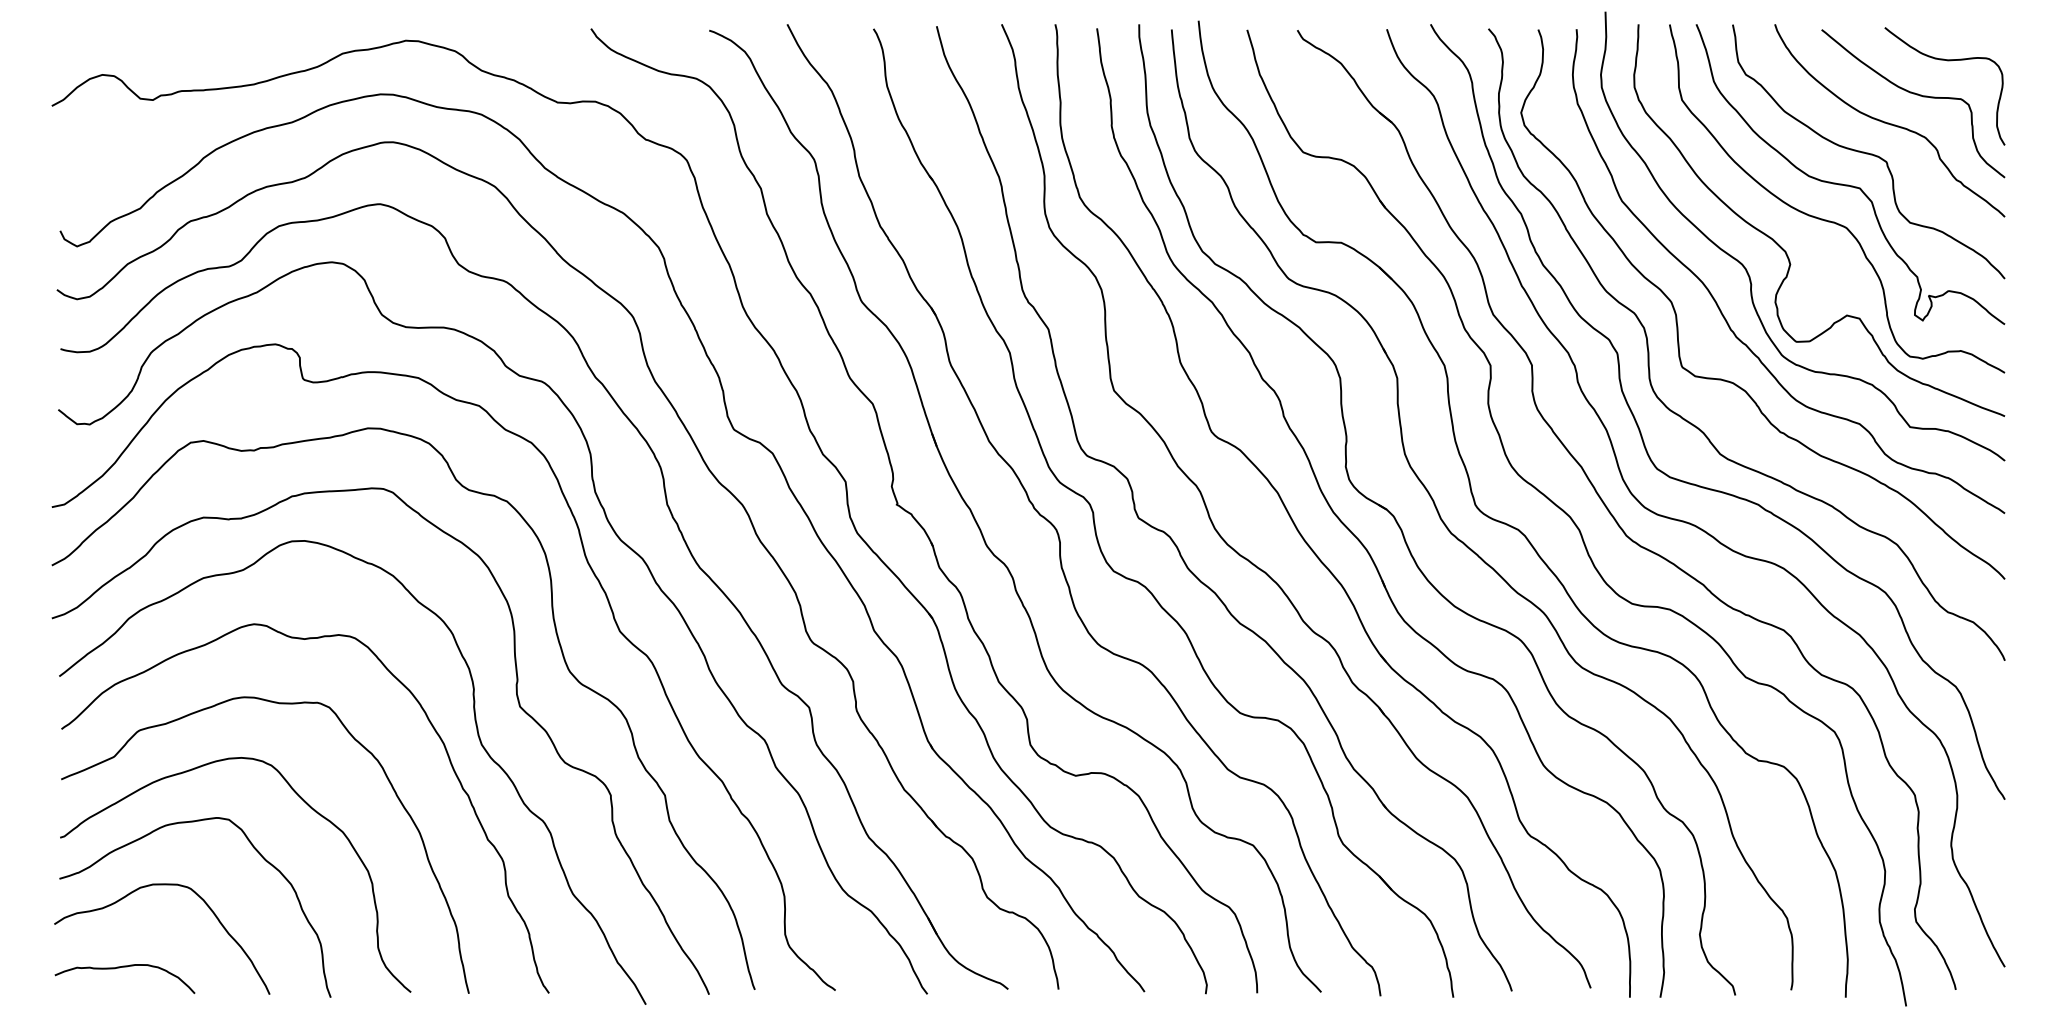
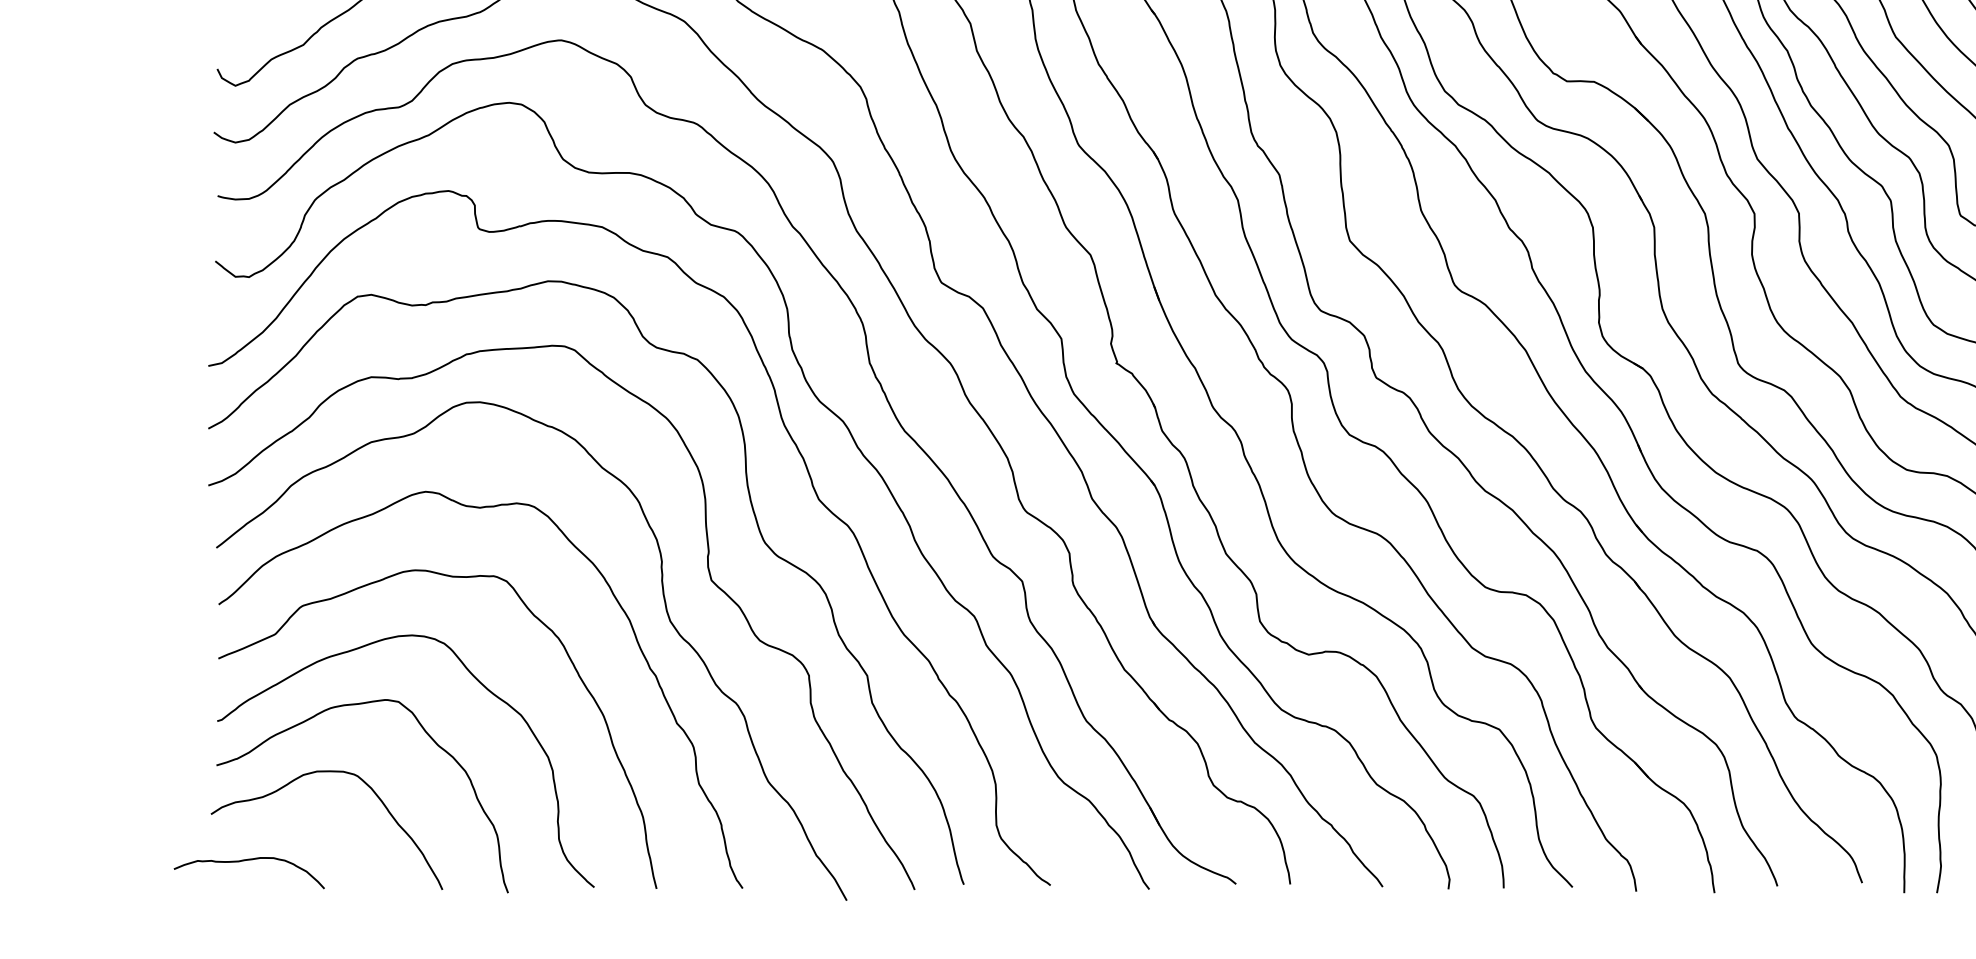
curve: (124, 967) -> (248, 860), moved

